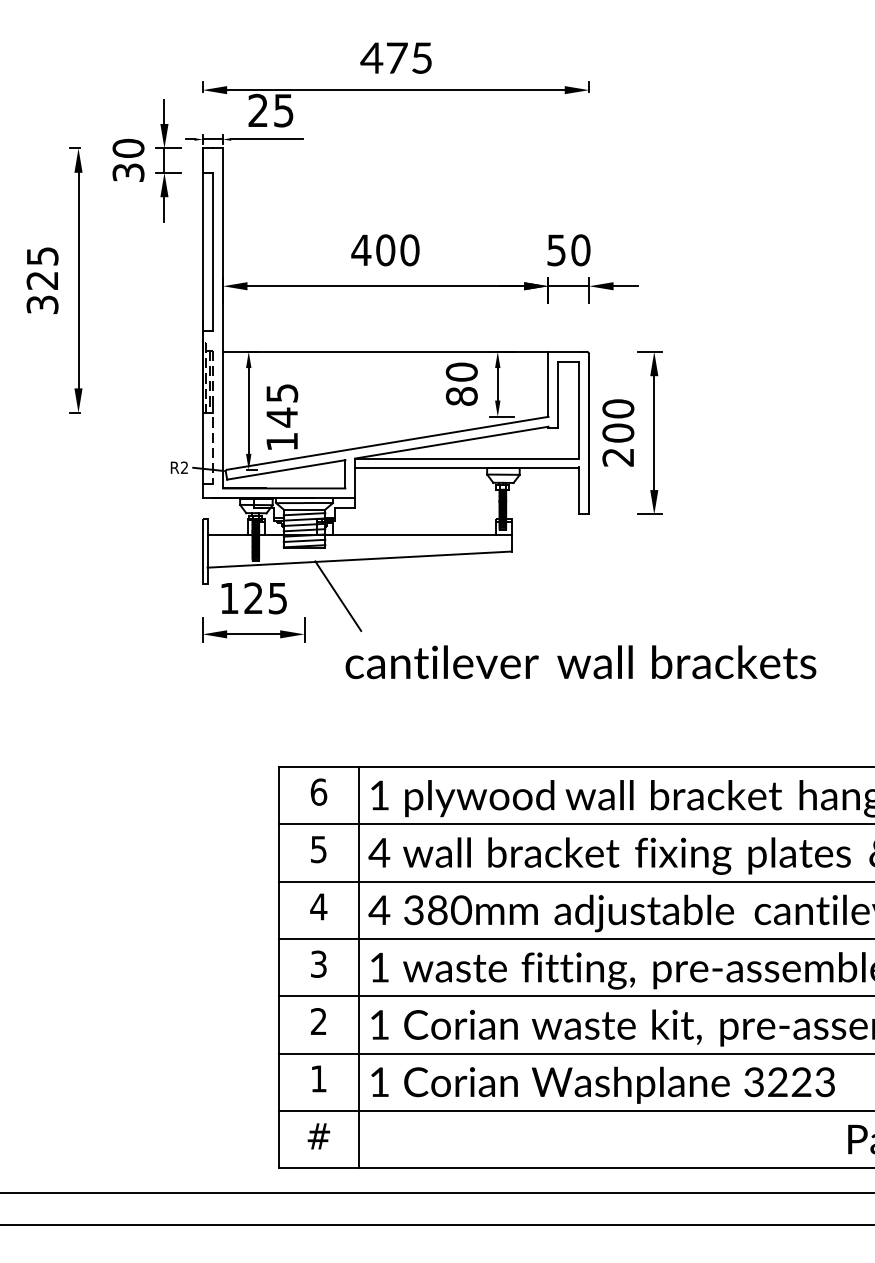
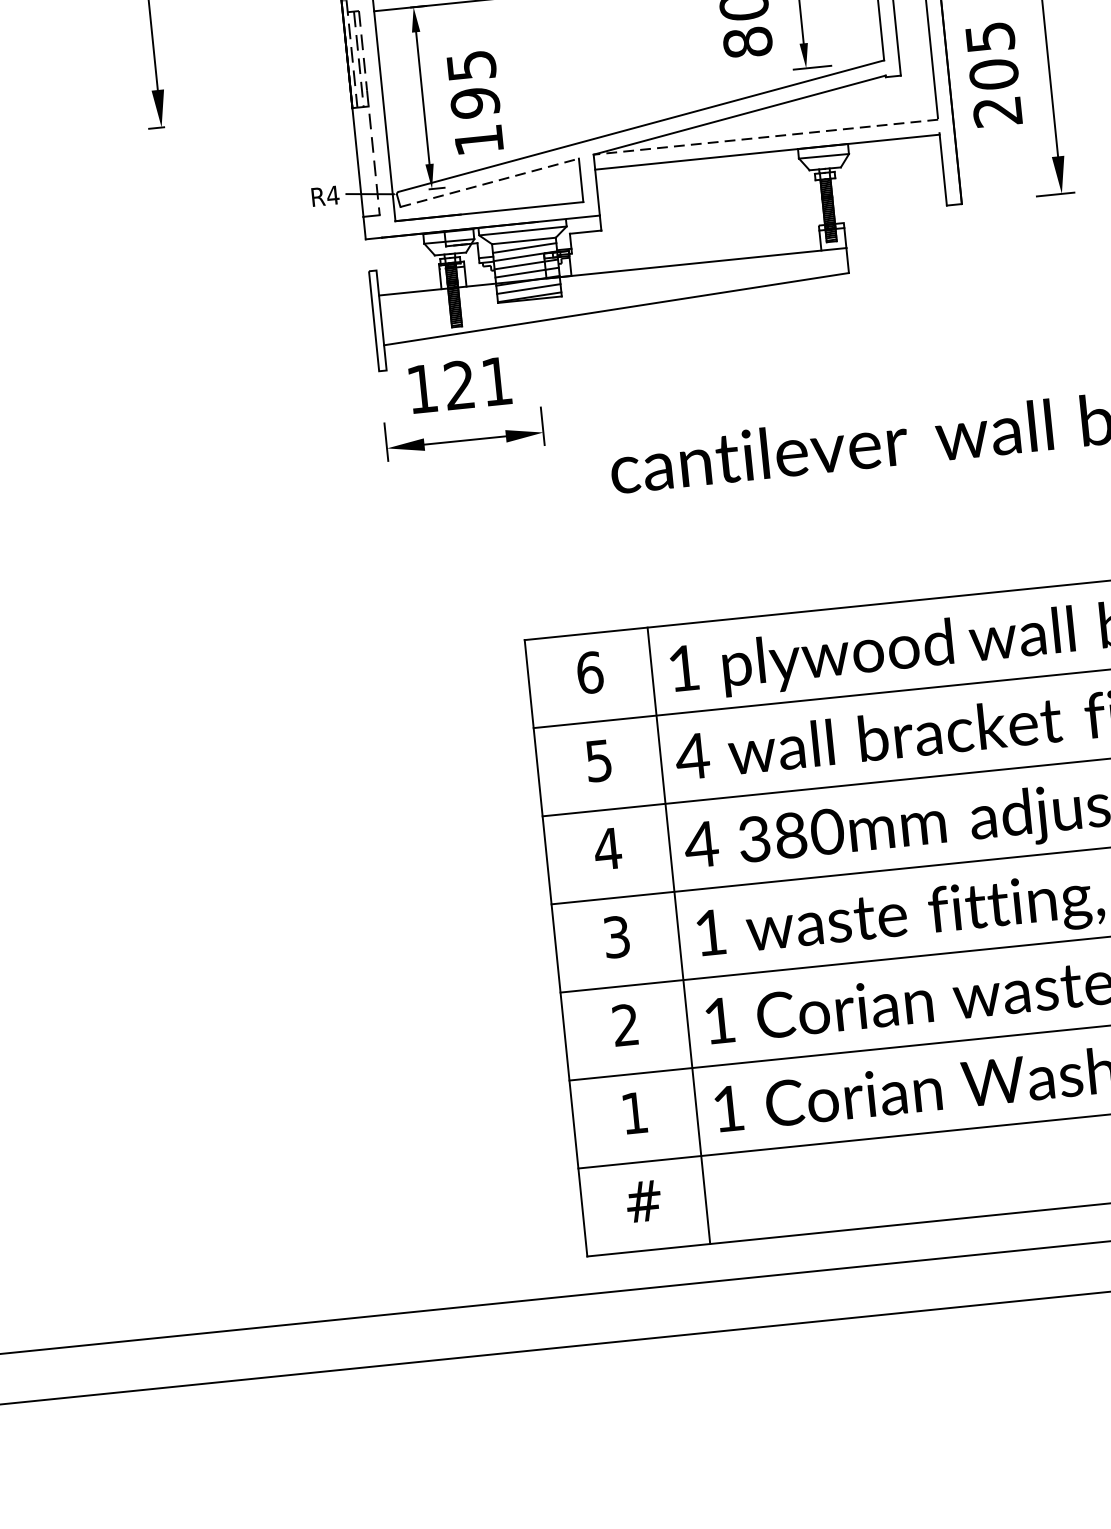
text: (618, 408) -> (990, 36), 200 -> 205
text: (282, 417) -> (475, 102), 145 -> 195
line: (466, 458) -> (764, 137), solid -> dashed
text: (184, 467) -> (332, 195), R2 -> R4
line: (286, 469) -> (489, 182), solid -> dashed
line: (338, 595) -> (589, 367), removed
text: (277, 598) -> (496, 381), 125 -> 121

